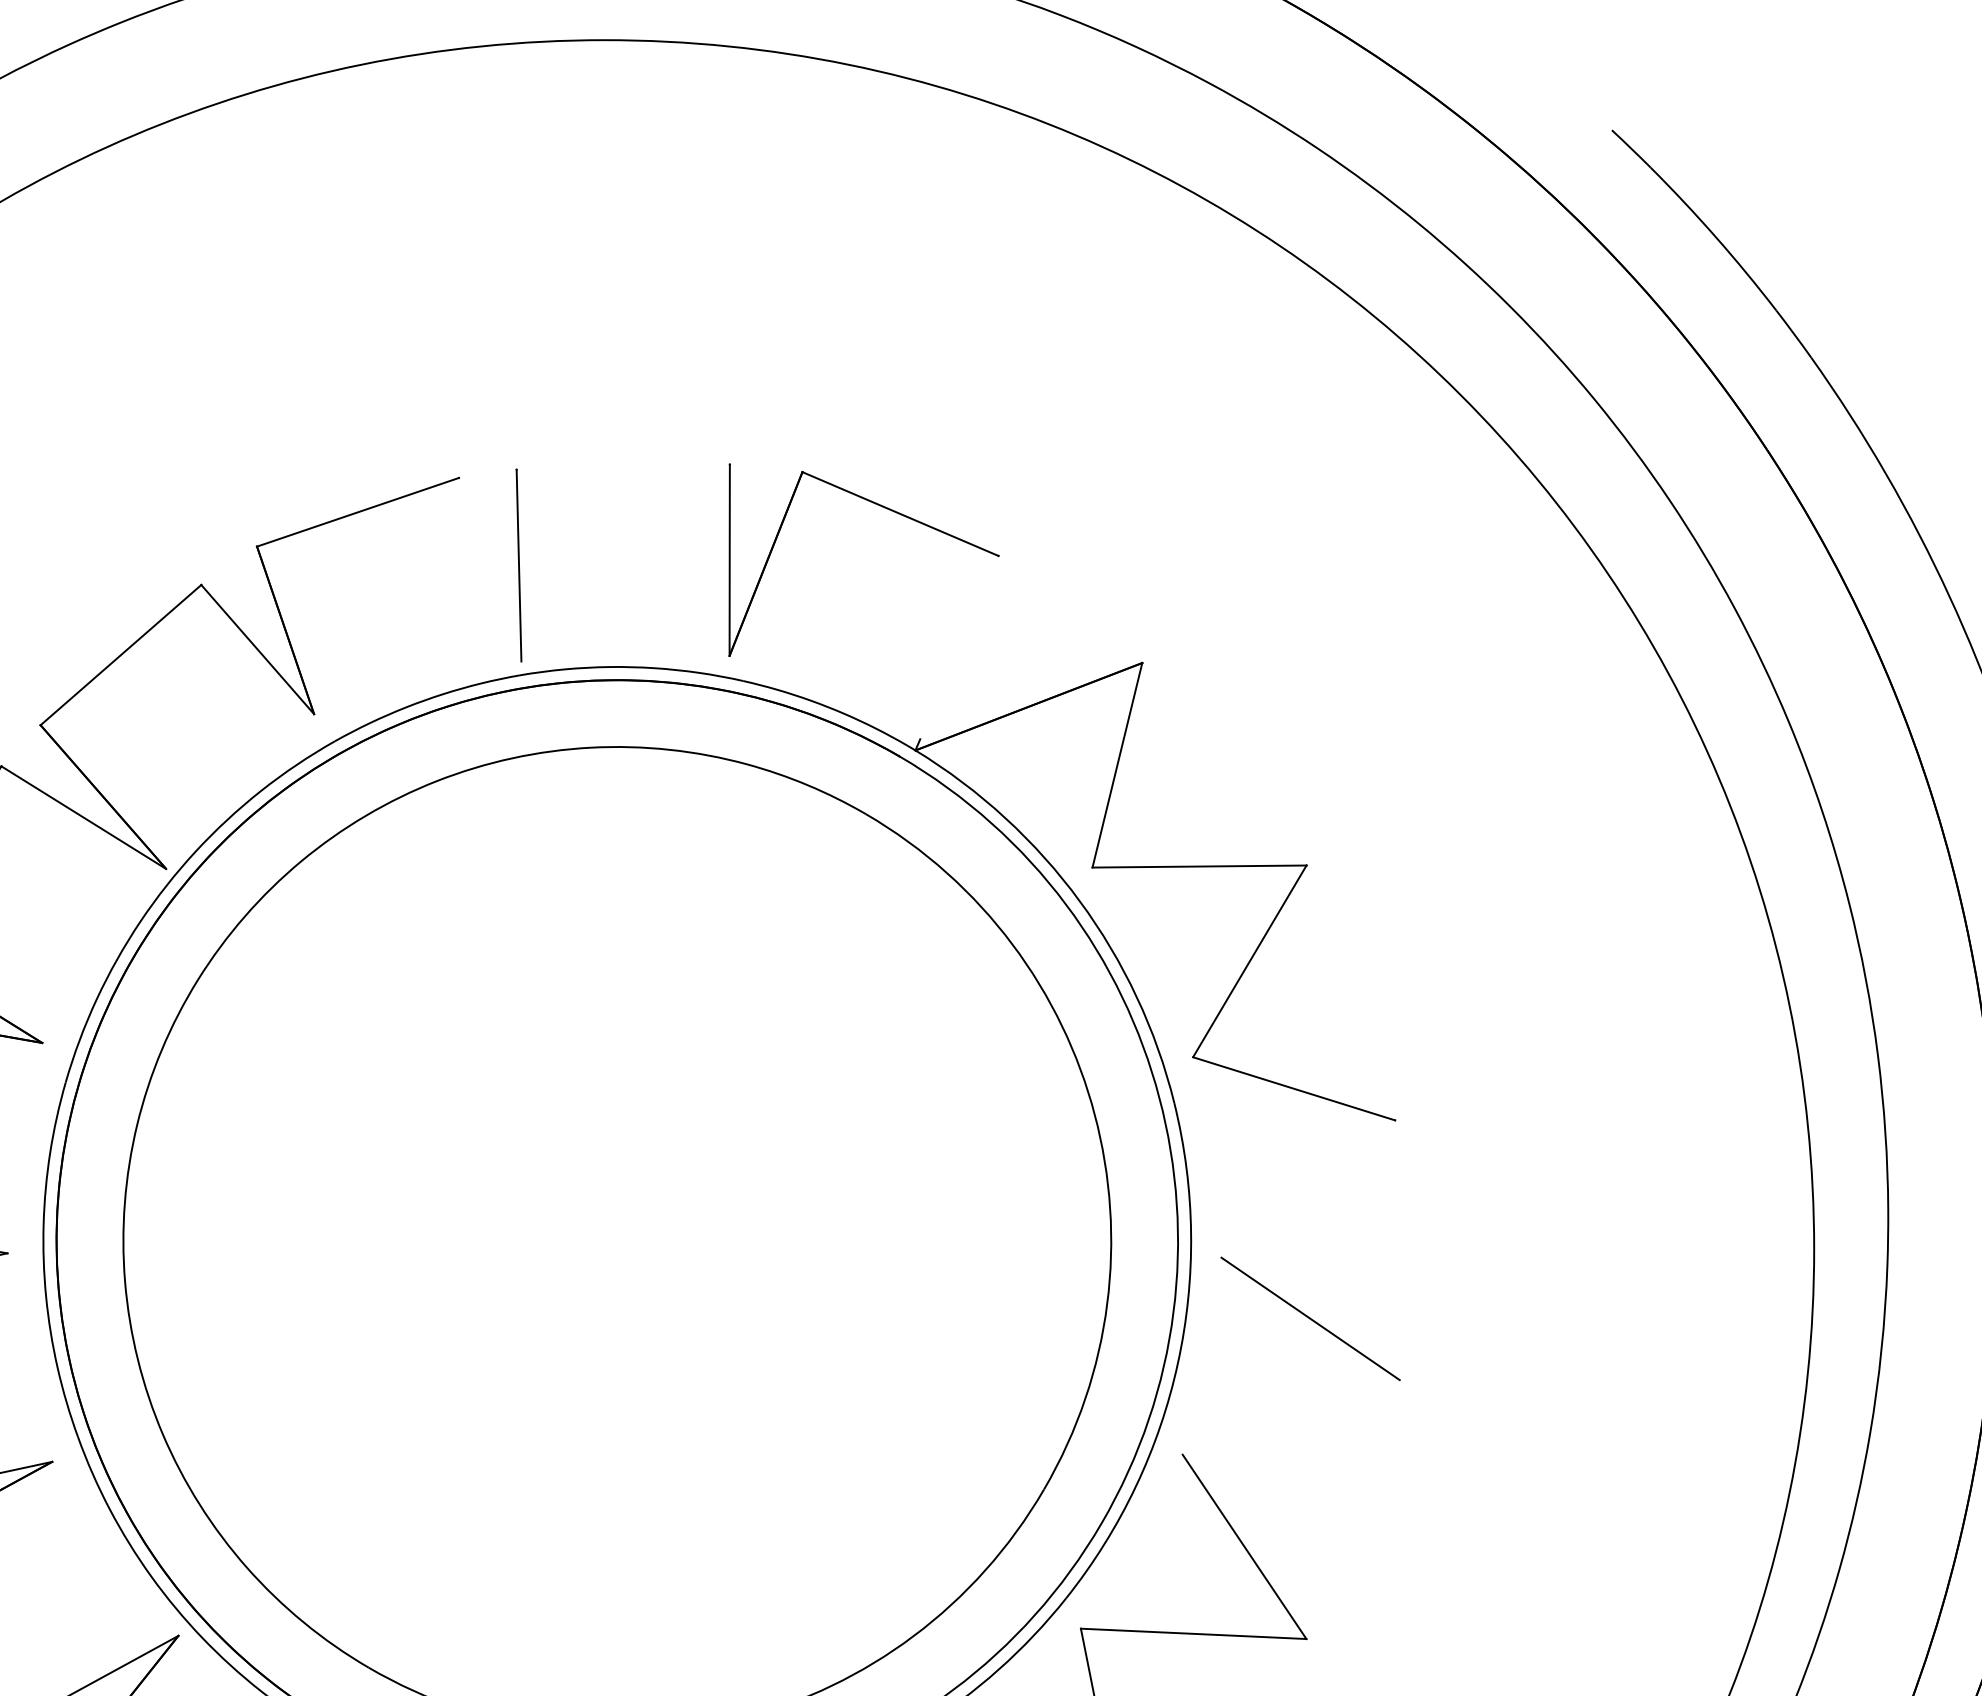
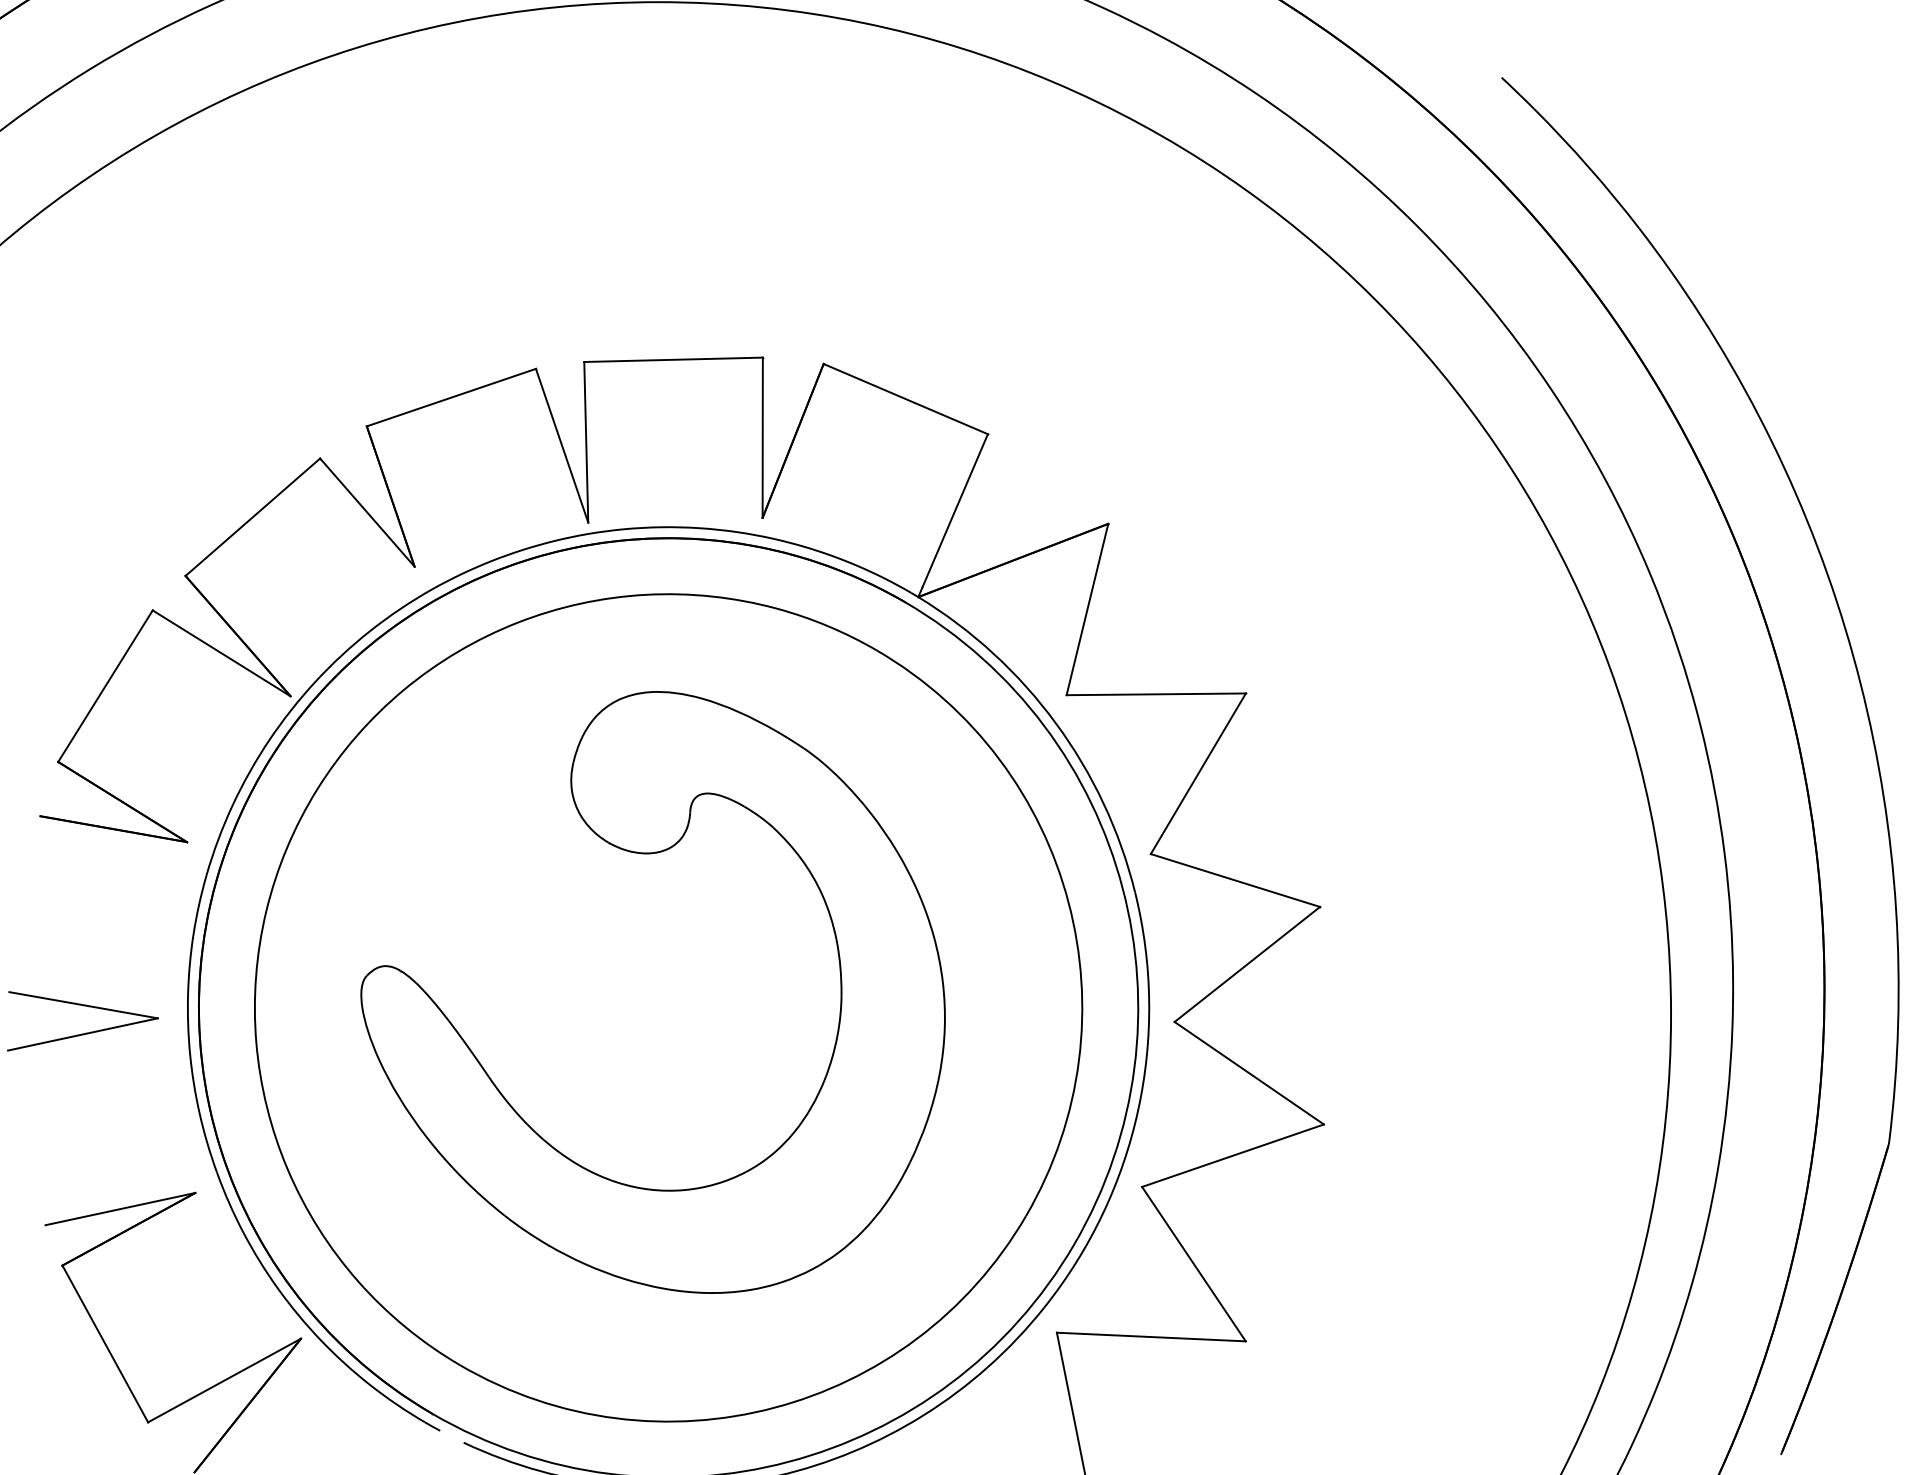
line: (623, 466) -> (673, 359), added
line: (489, 569) -> (561, 445), added
line: (958, 647) -> (954, 510), added
part: (596, 1057) -> (651, 854), added
line: (1308, 1187) -> (1247, 963), added
line: (1290, 1417) -> (1232, 1155), added

